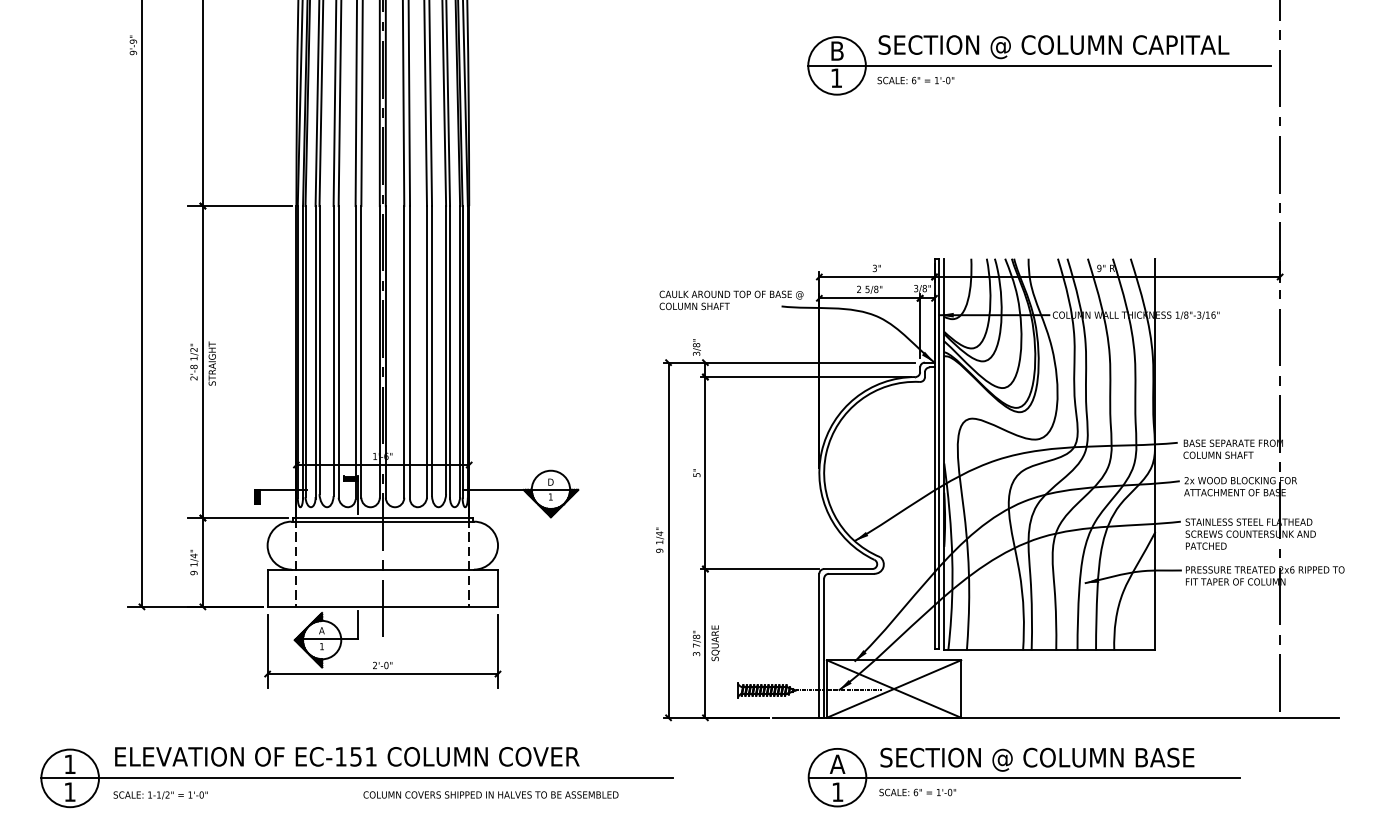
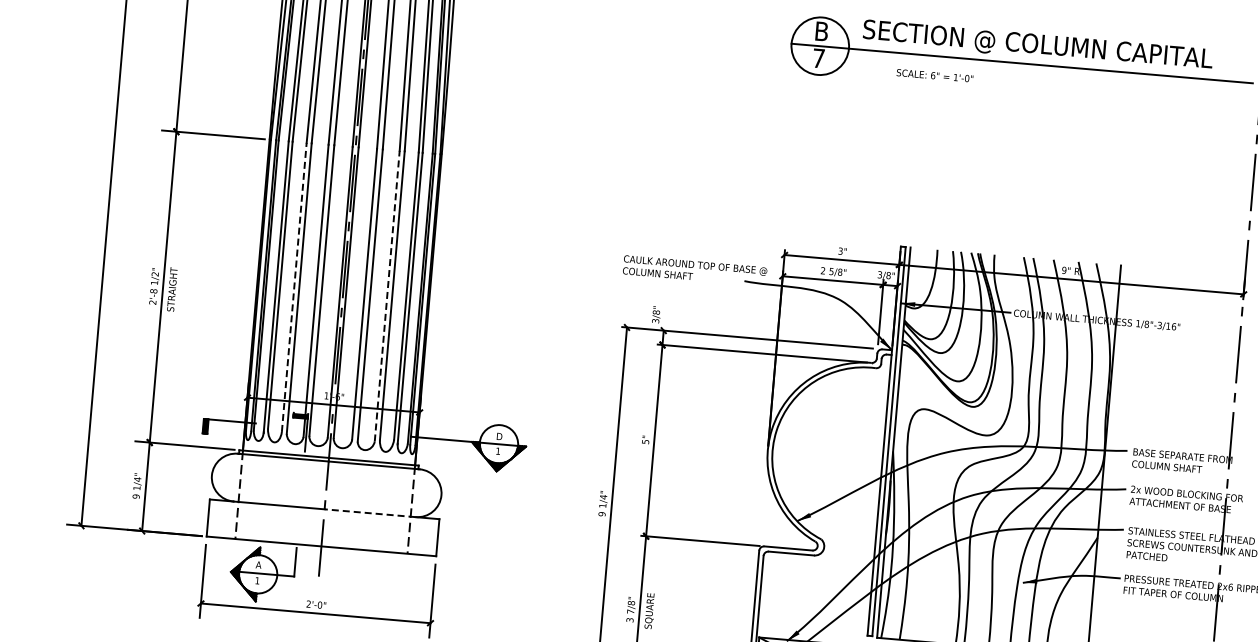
text: (836, 77) -> (818, 57), 1 -> 7
text: (915, 80) -> (934, 75), moved
line: (333, 350) -> (294, 286), solid -> dashed
line: (426, 351) -> (386, 295), solid -> dashed
line: (428, 569) -> (370, 513), solid -> dashed

